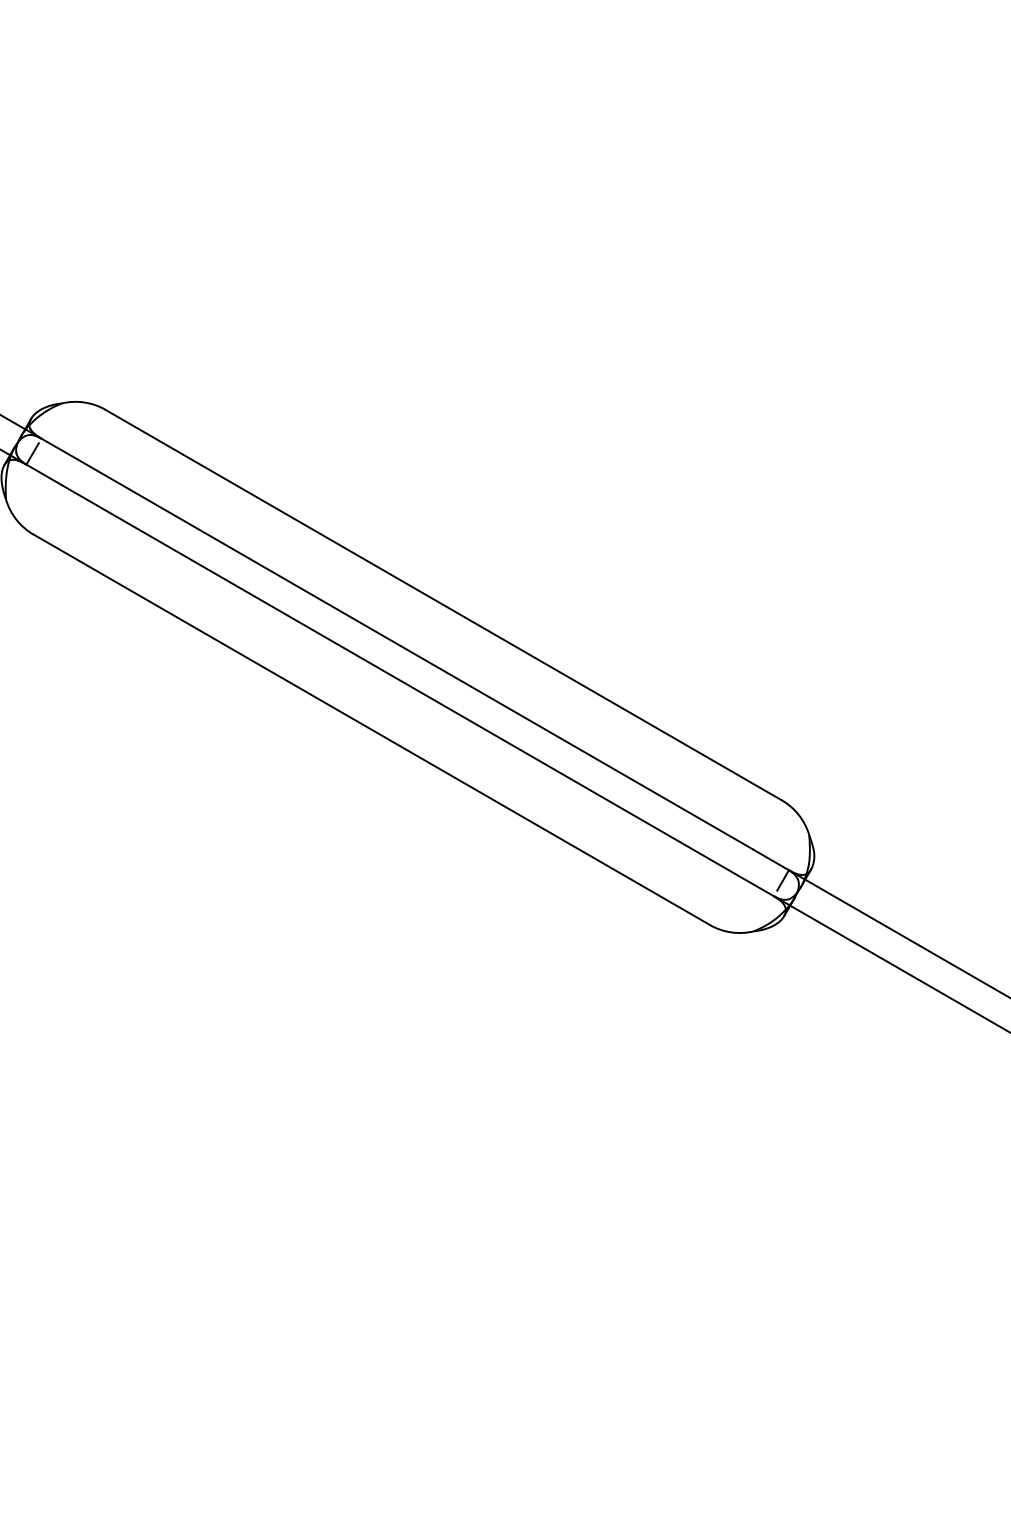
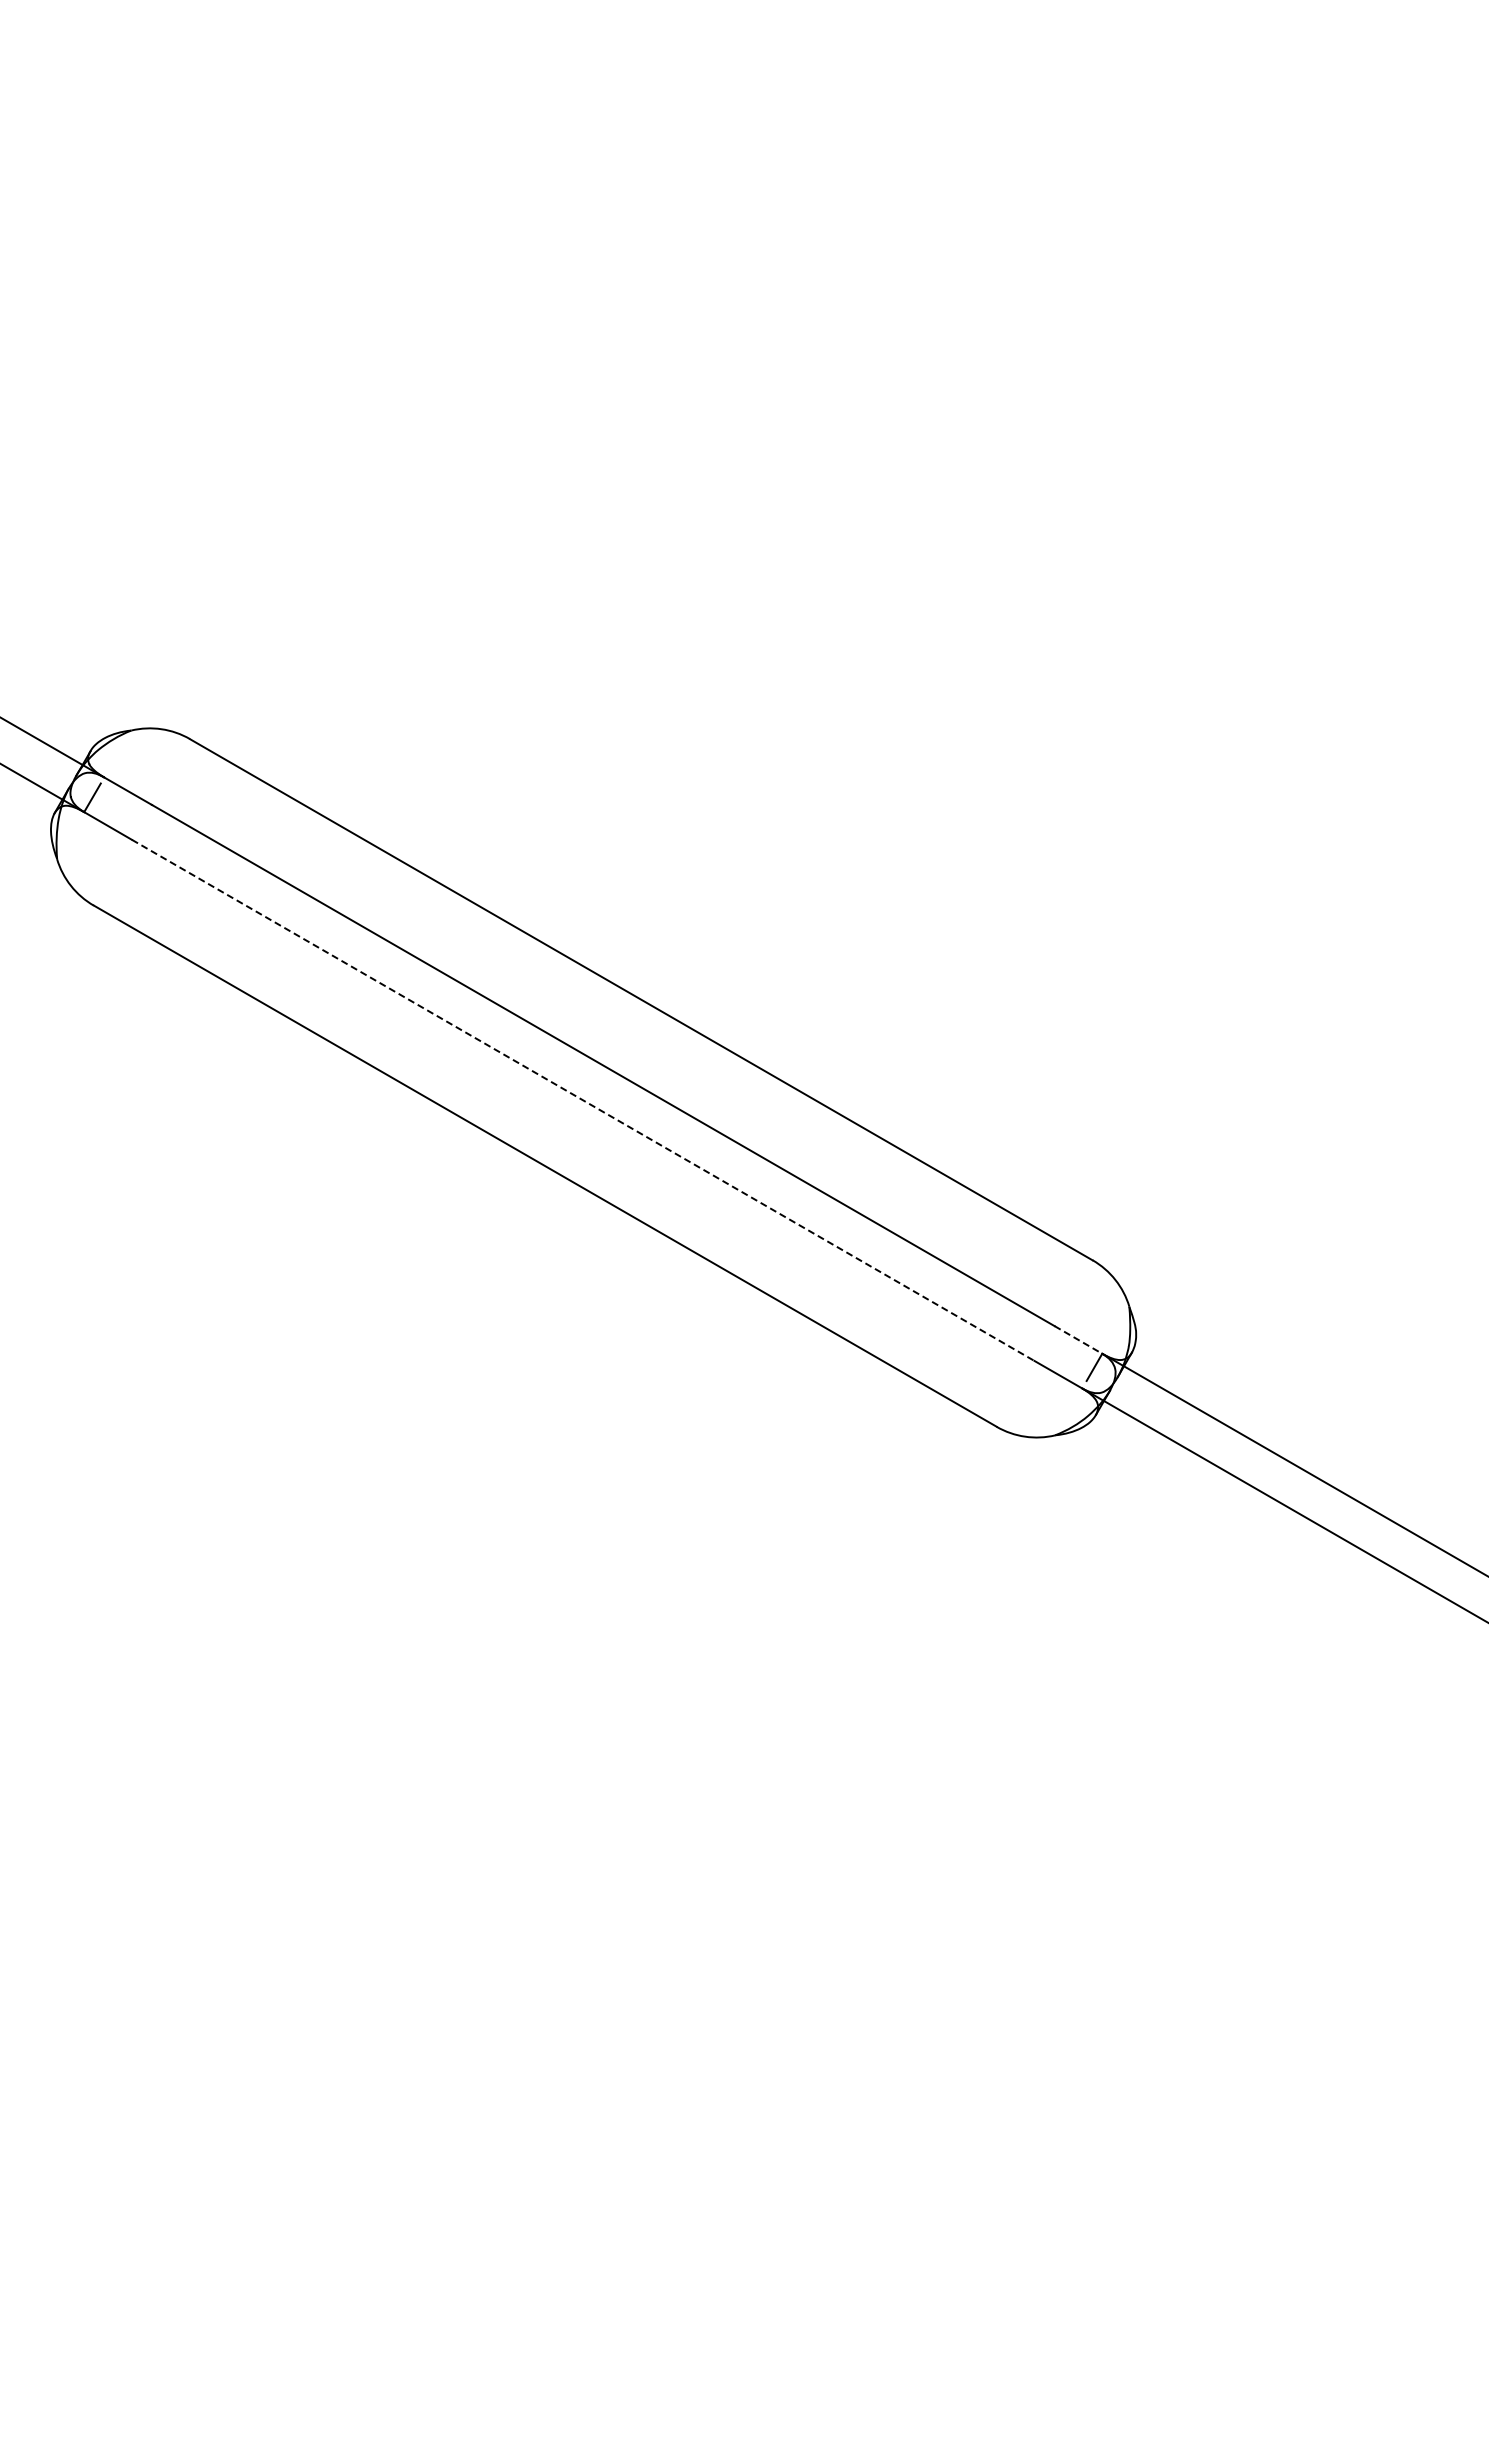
line: (400, 680) -> (583, 1100), solid -> dashed
line: (771, 859) -> (1078, 1339), solid -> dashed

